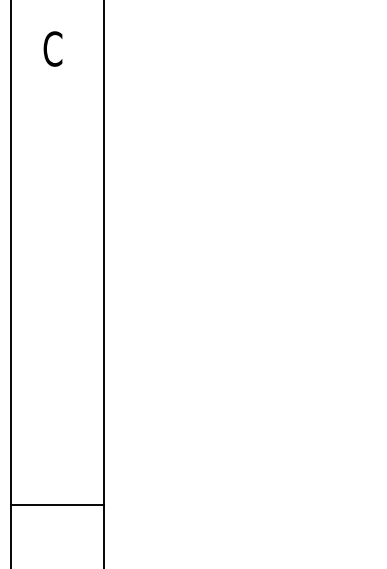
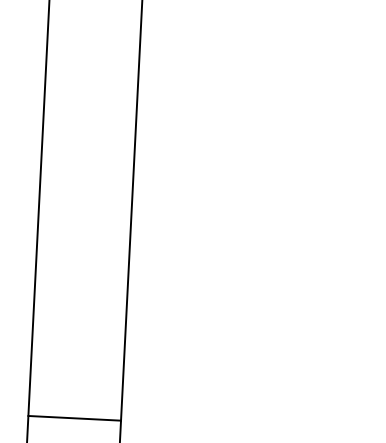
line: (56, 505) -> (73, 418), moved

